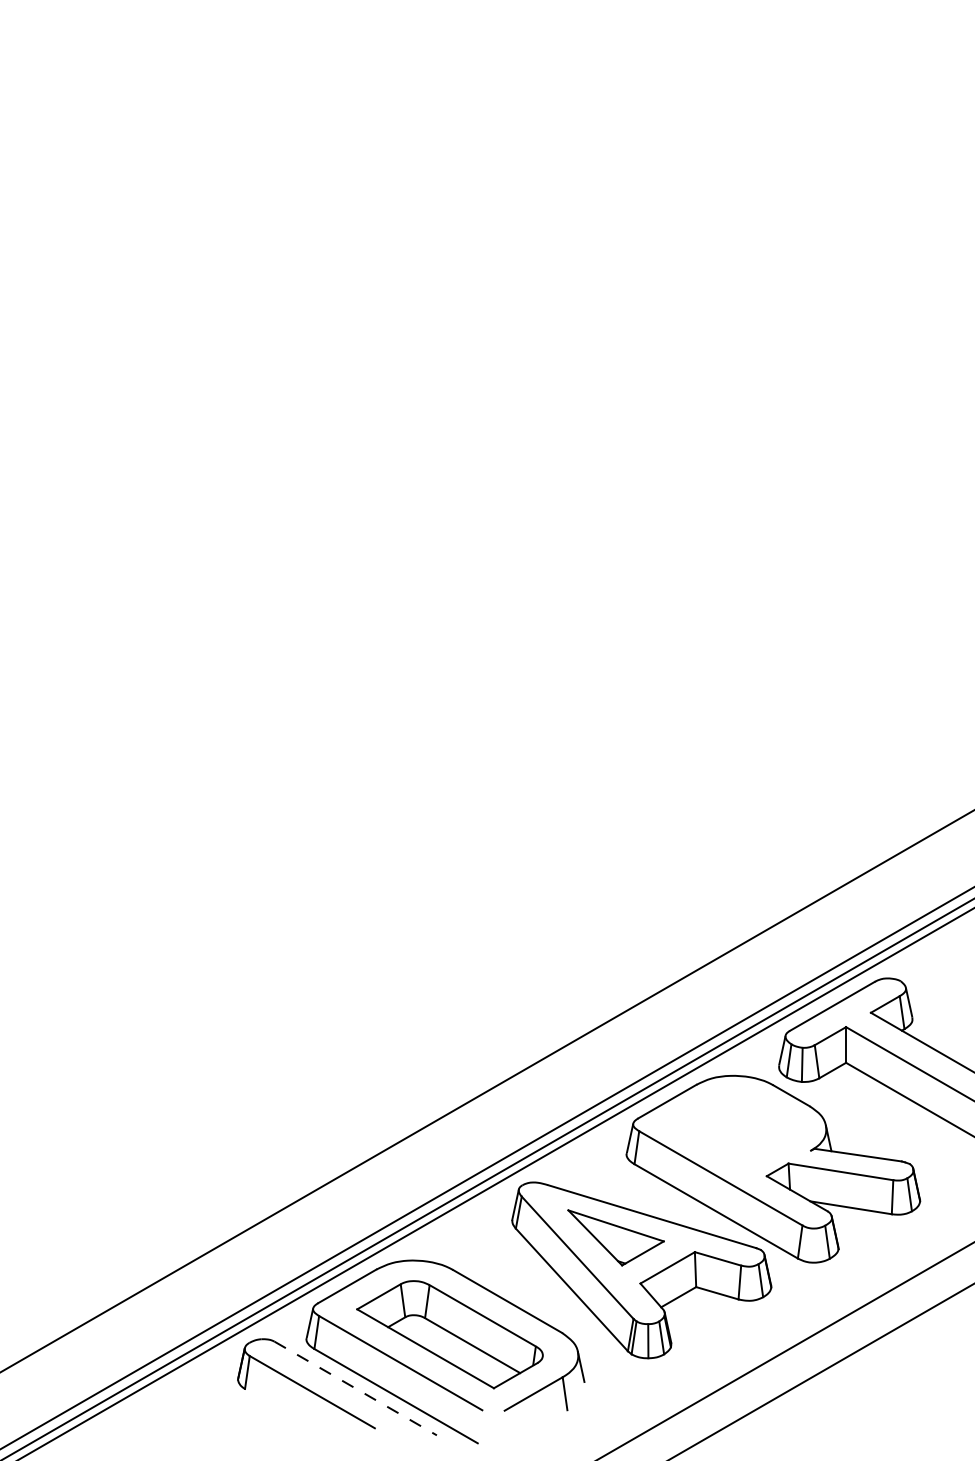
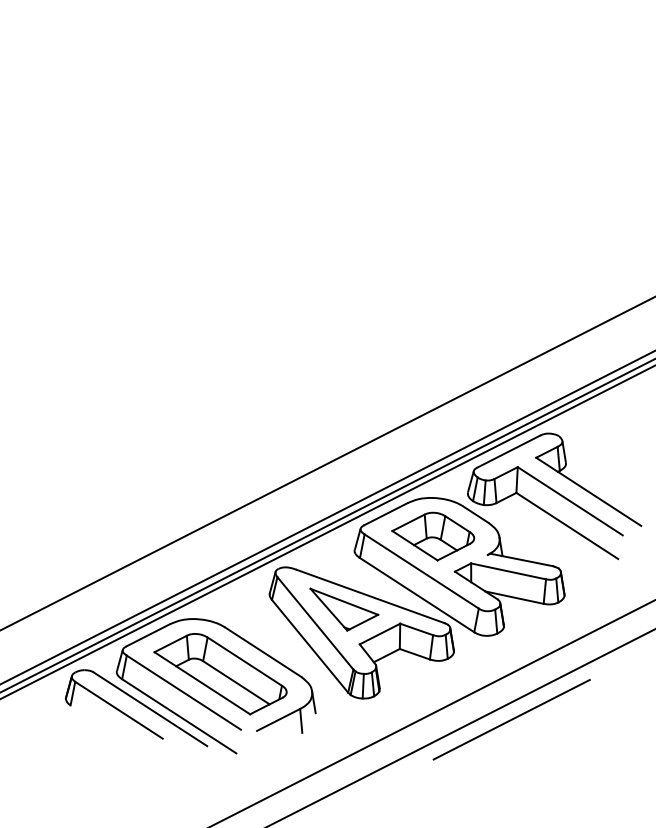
part: (733, 1128) -> (432, 536), added
line: (856, 1376) -> (512, 719), added
line: (355, 1388) -> (150, 709), dashed -> solid

